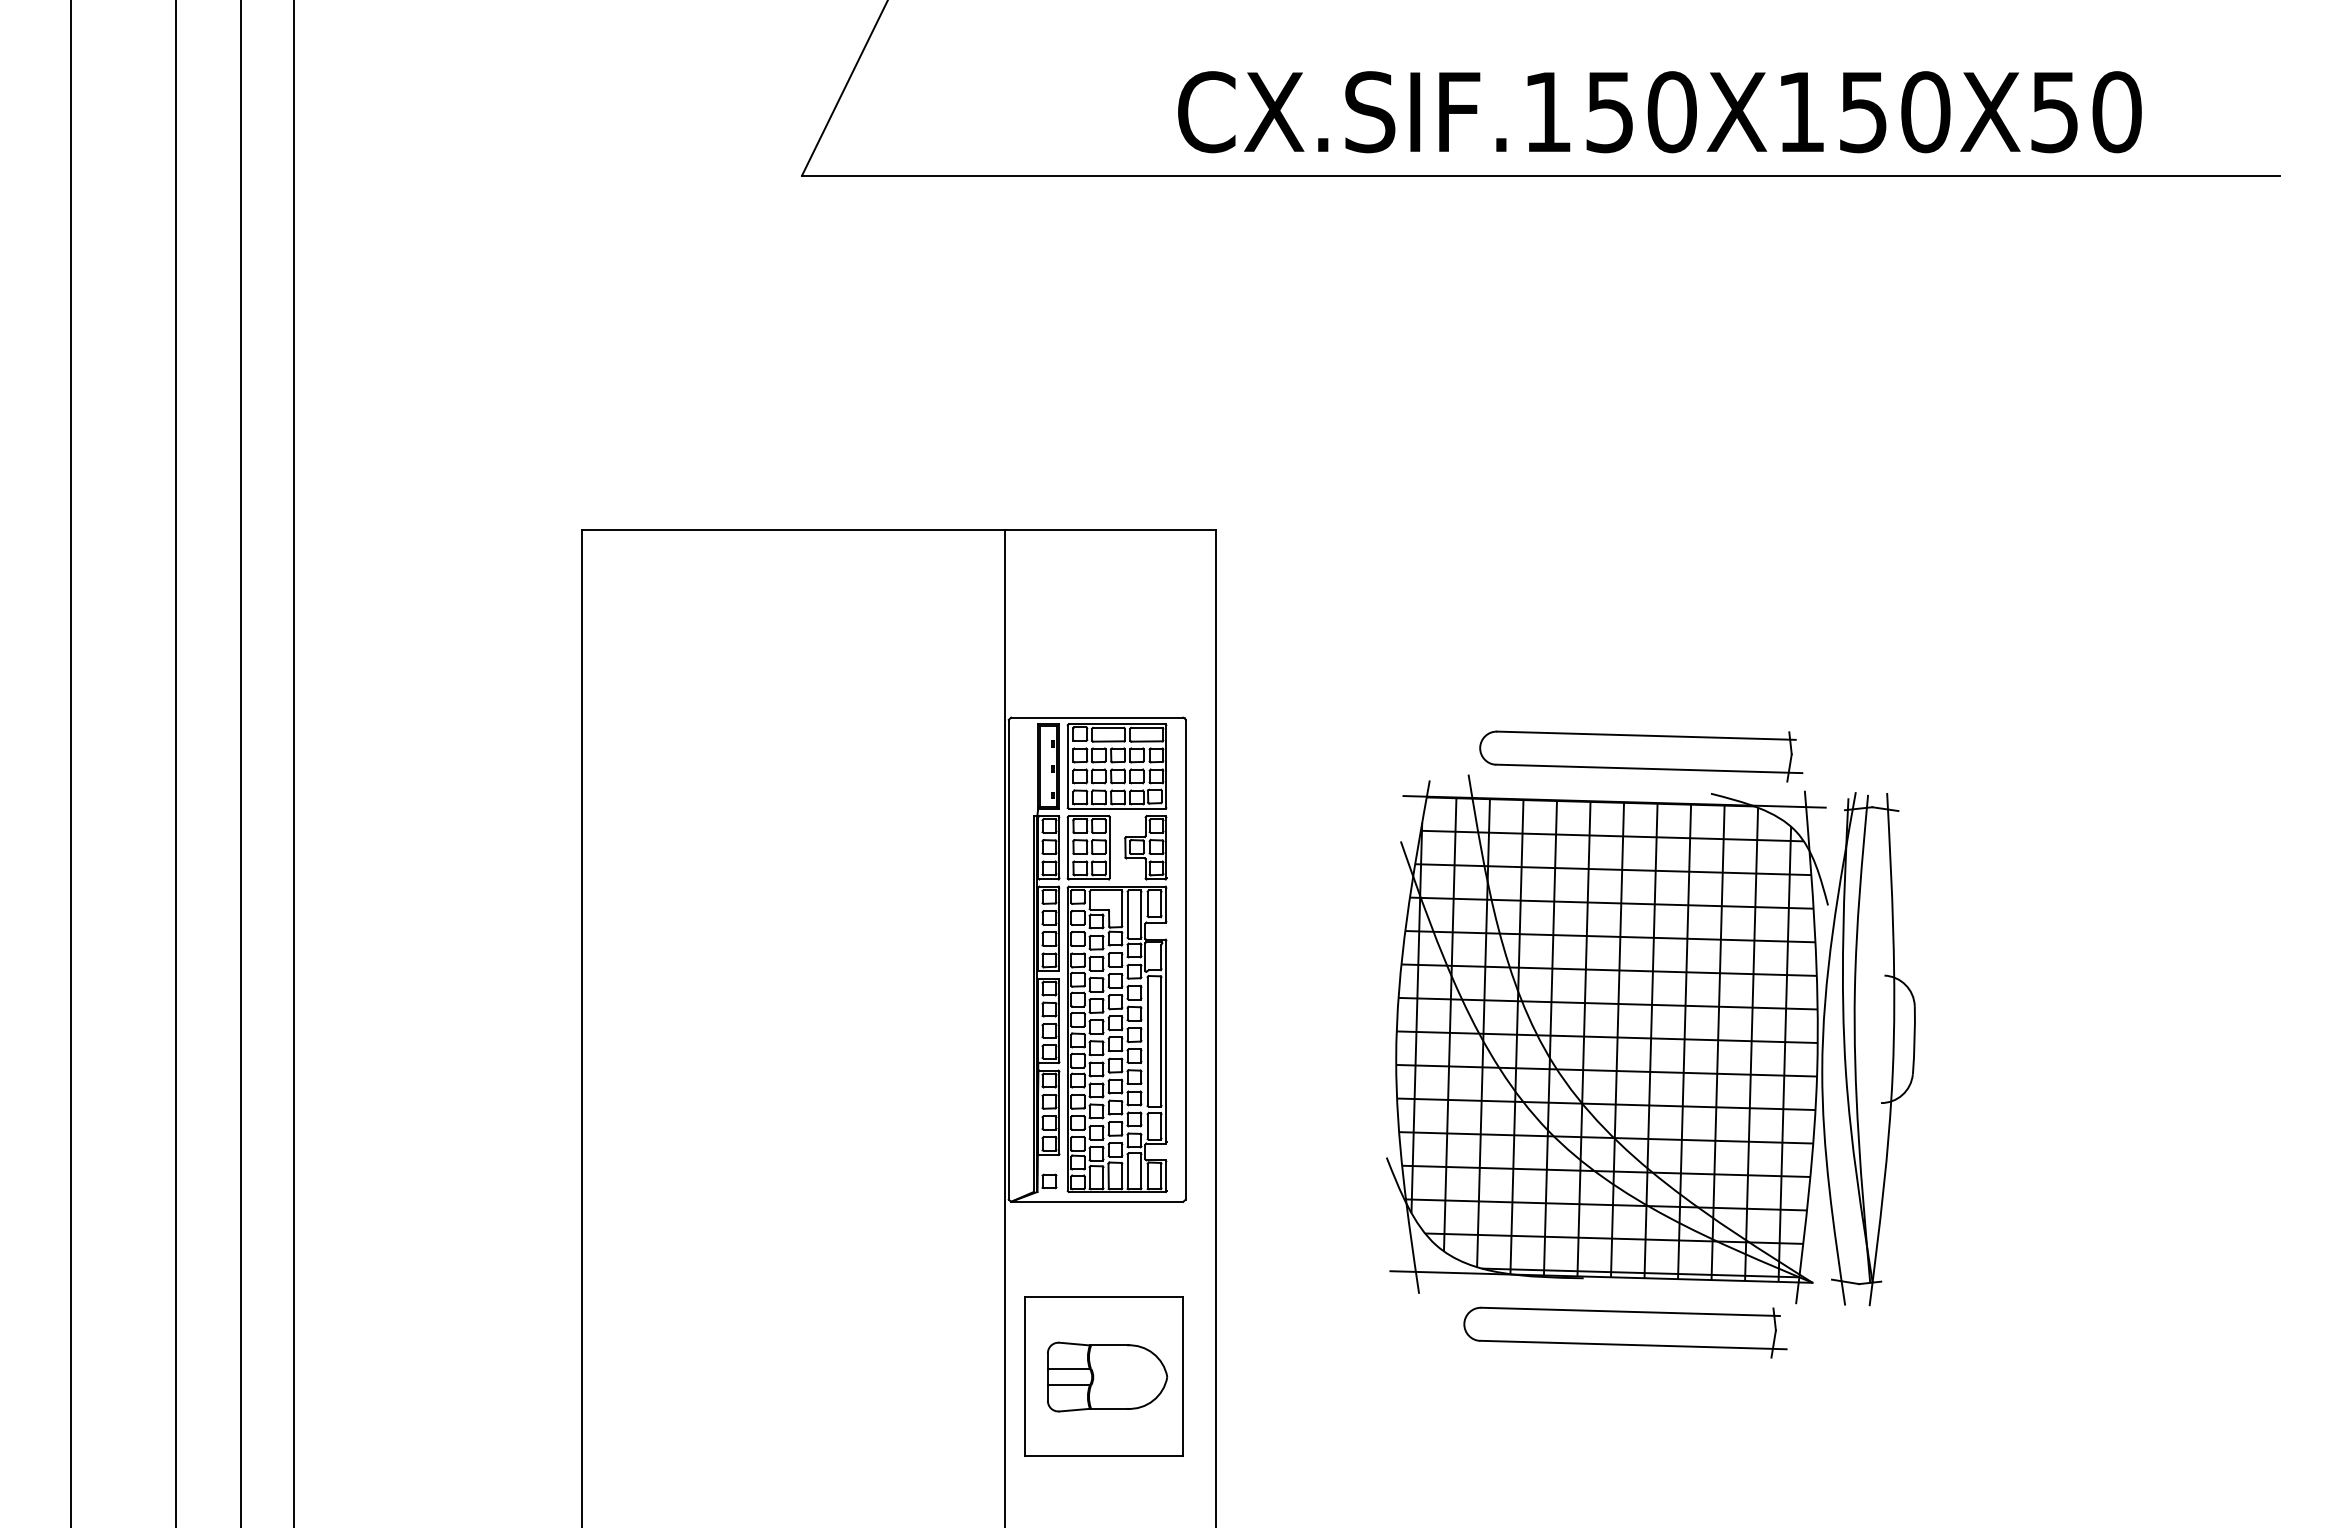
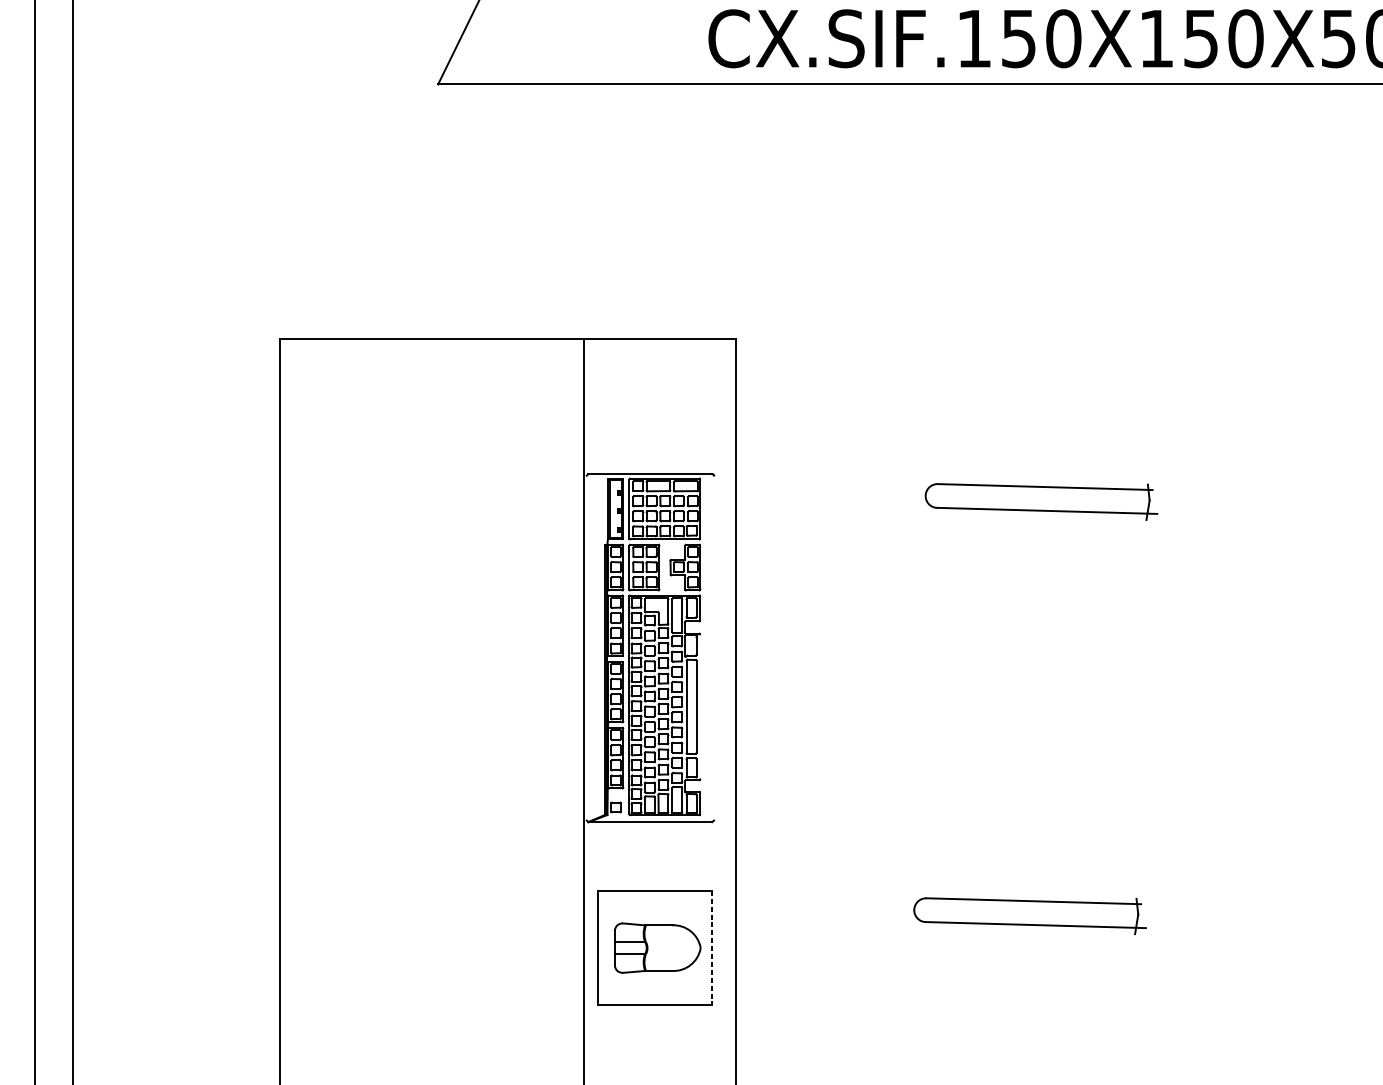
line: (1008, 959) -> (586, 647), removed
line: (1185, 959) -> (713, 647), removed
part: (1650, 1040) -> (1048, 706), removed
line: (1166, 1041) -> (700, 706), removed
line: (1183, 1377) -> (712, 948), solid -> dashed

